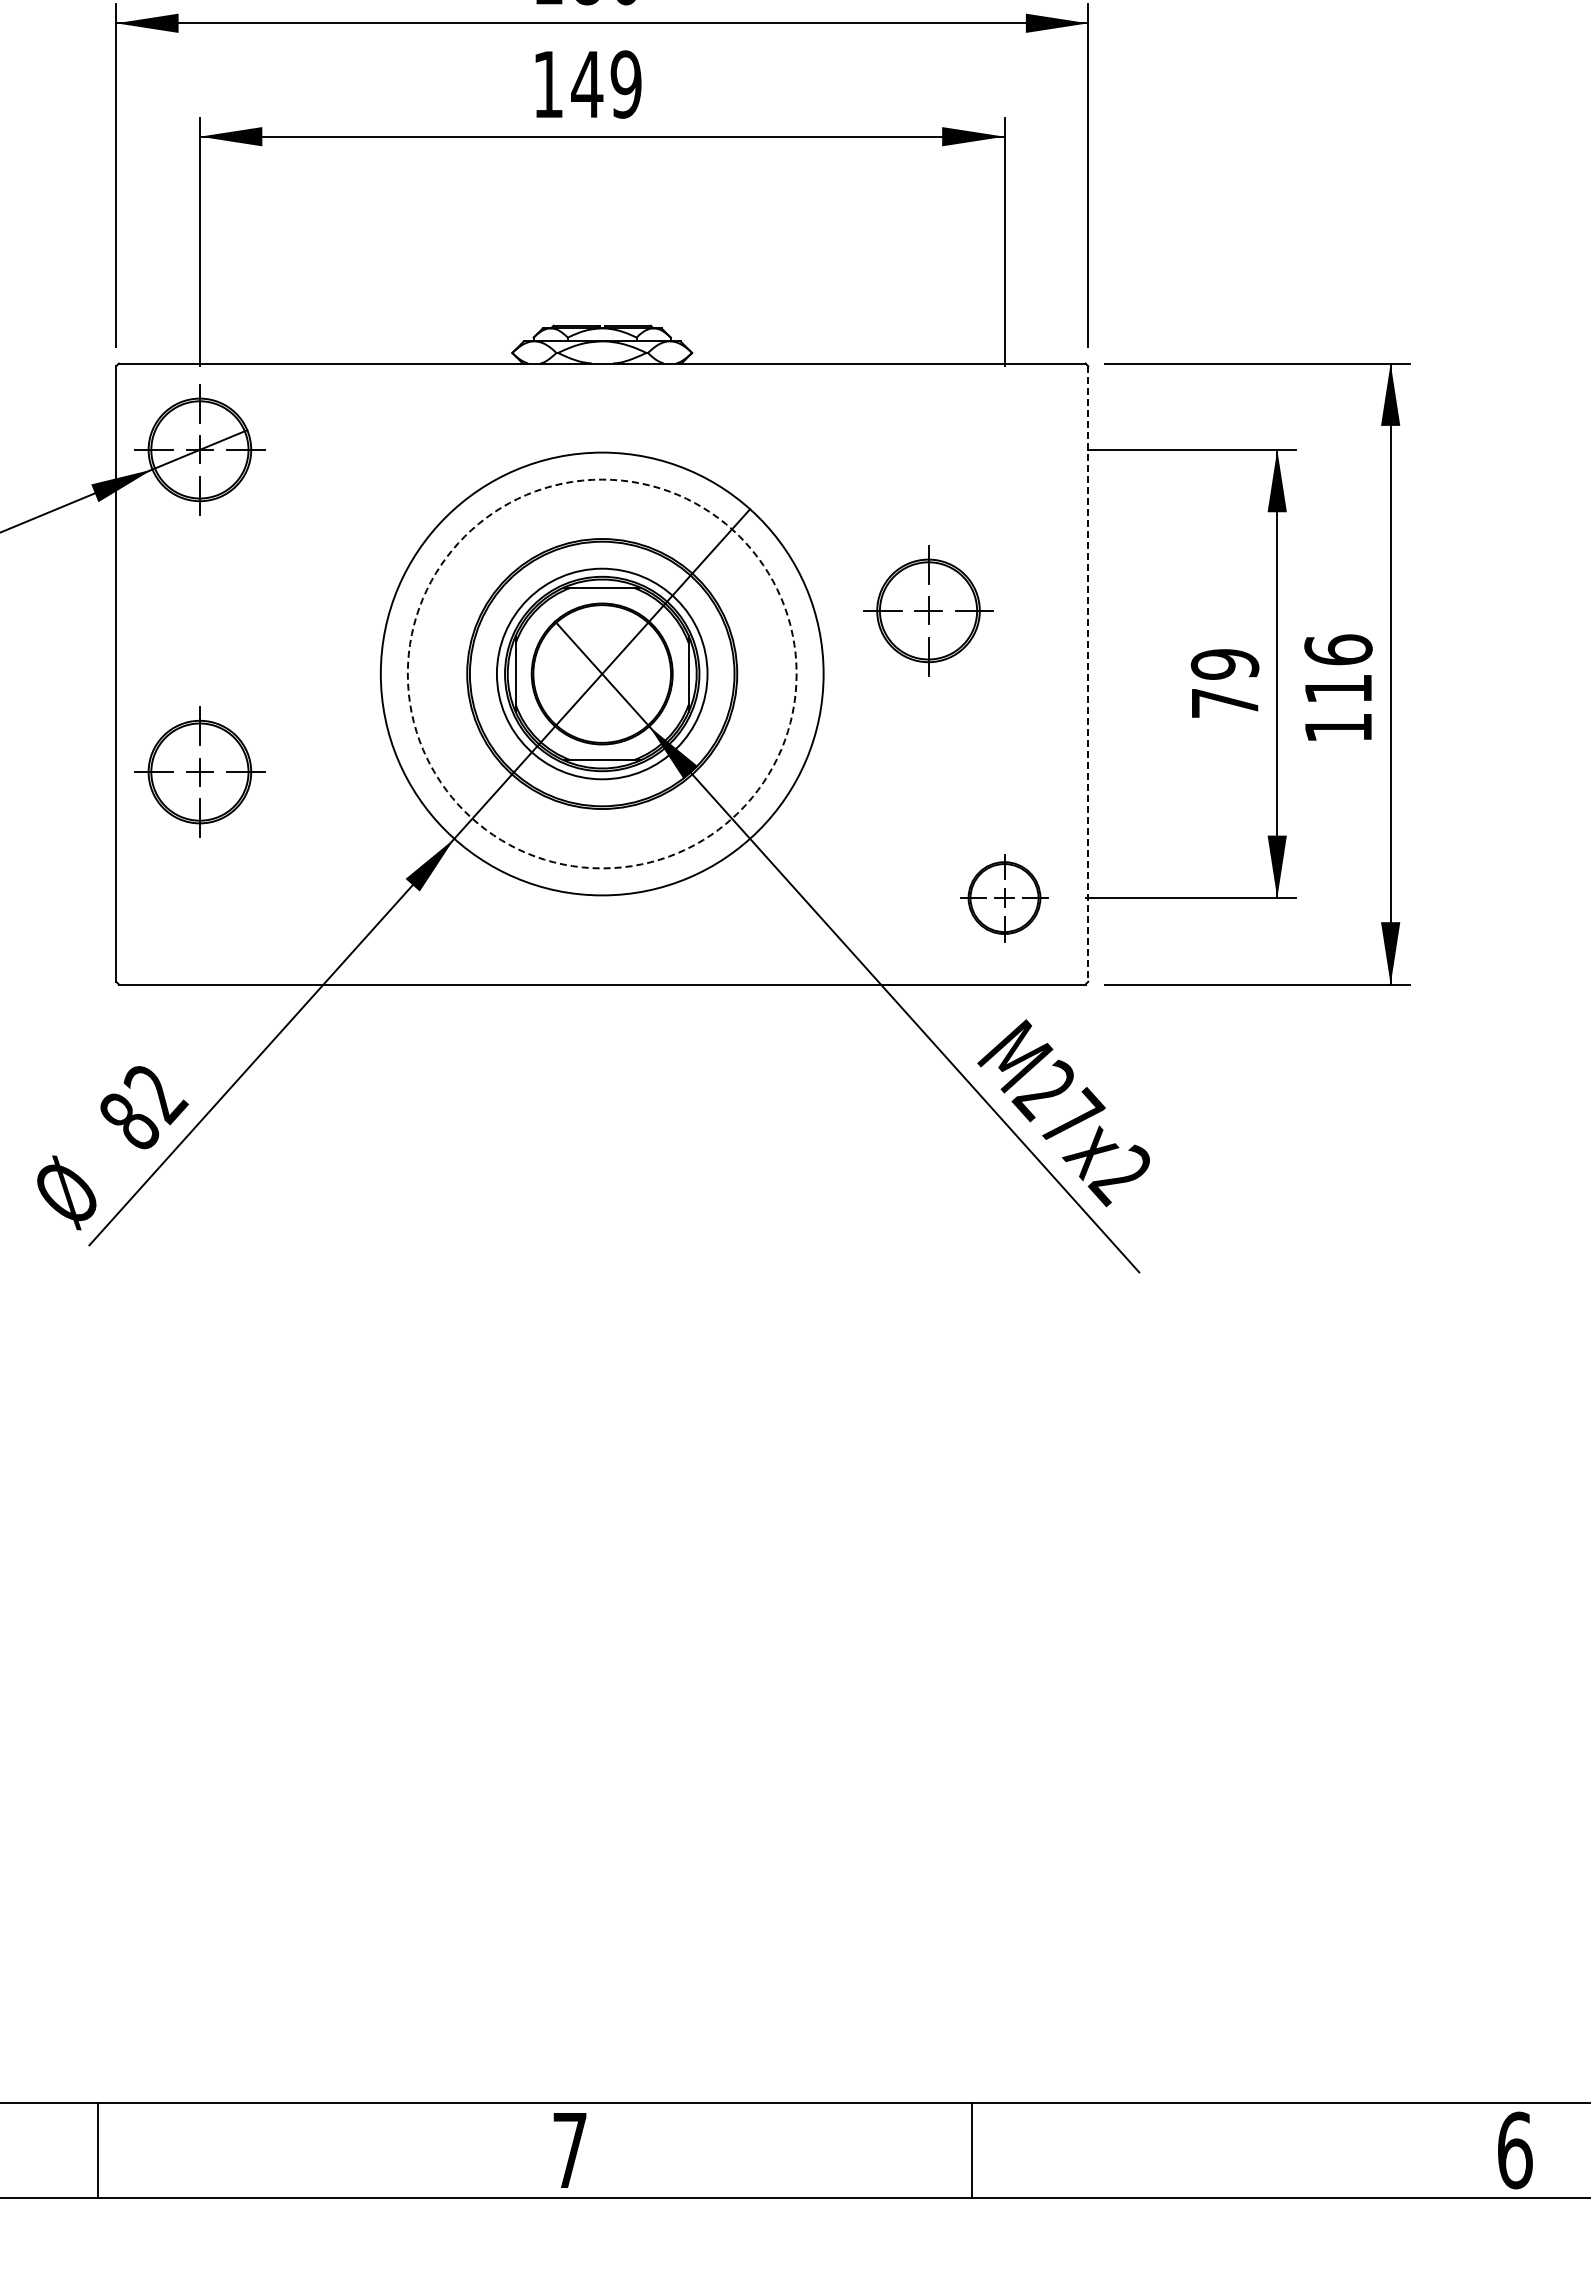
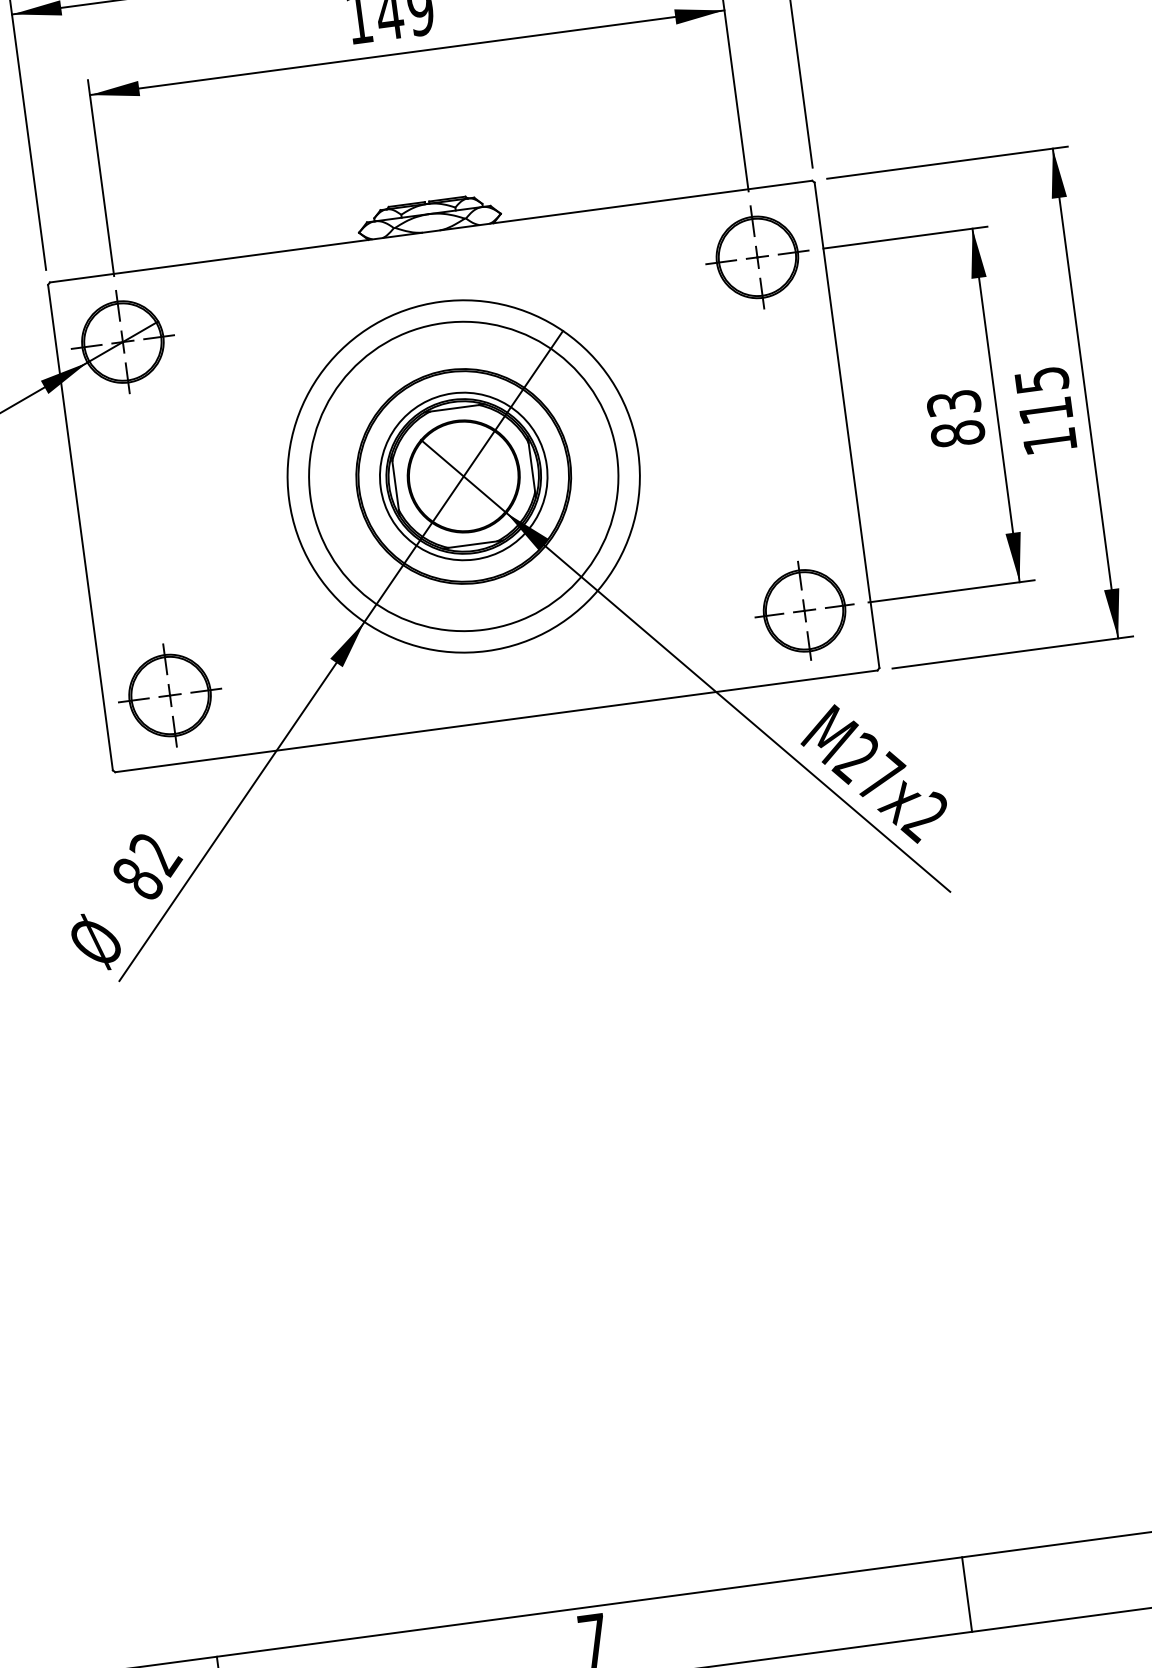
part: (928, 610) -> (757, 257), moved
text: (1338, 649) -> (1041, 379), 116 -> 115
circle: (601, 673) -> (463, 476), dashed -> solid
line: (1088, 674) -> (847, 425), dashed -> solid
text: (1224, 683) -> (955, 418), 79 -> 83
part: (199, 771) -> (169, 695), moved
part: (1004, 897) -> (804, 610), size x1.43
line: (972, 2150) -> (967, 1594), moved

